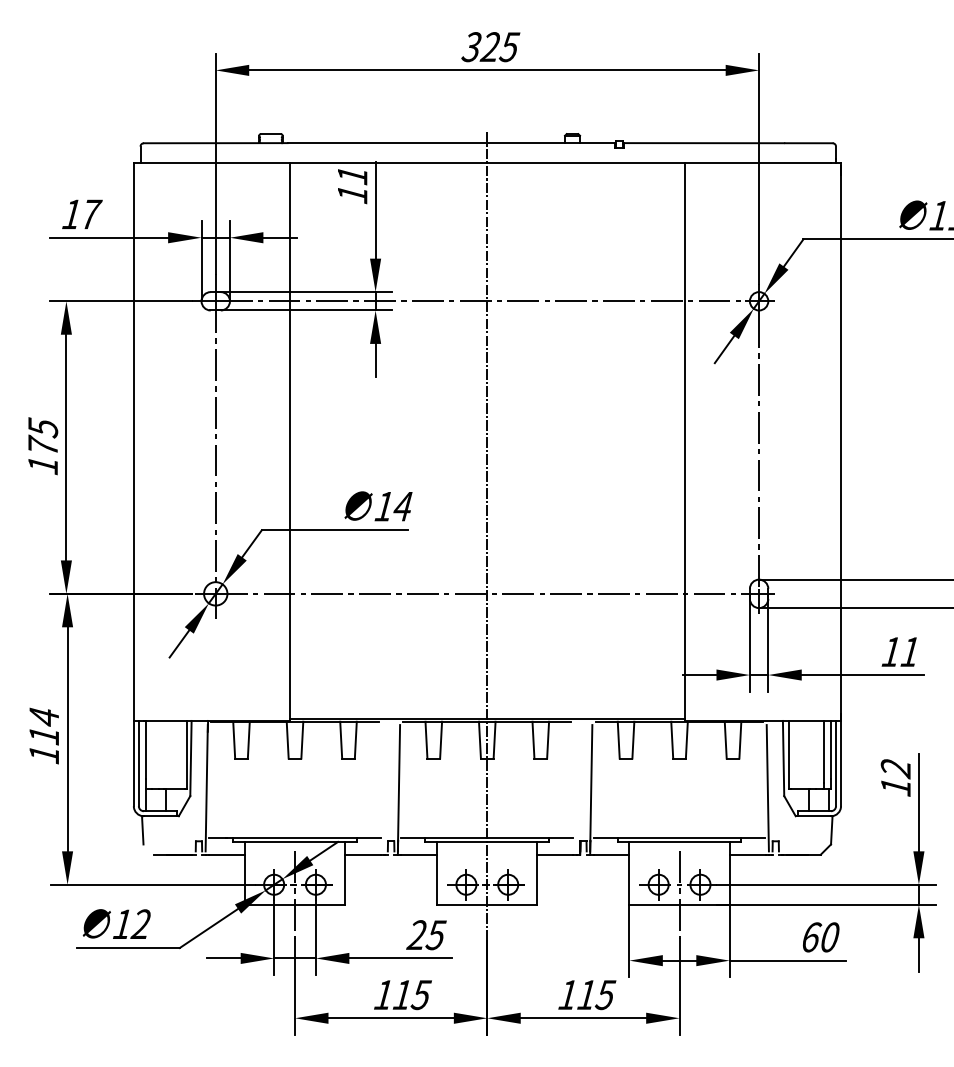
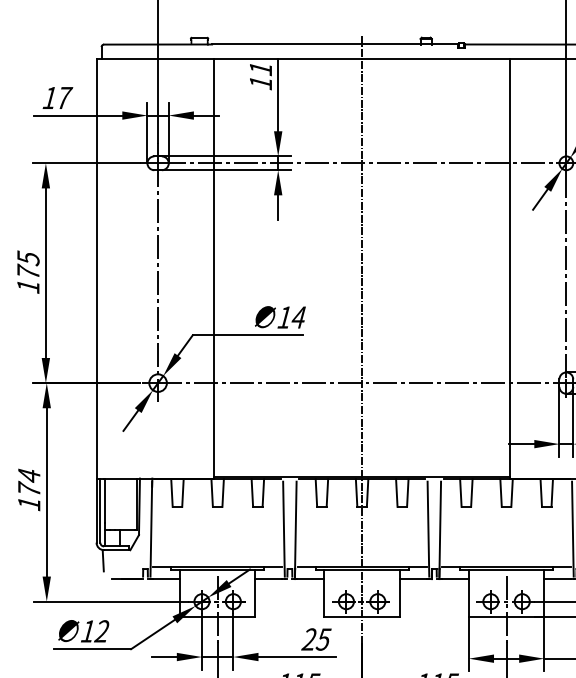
text: (43, 734) -> (28, 488), 114 -> 174
line: (383, 788) -> (284, 529), added
line: (575, 788) -> (428, 529), added

